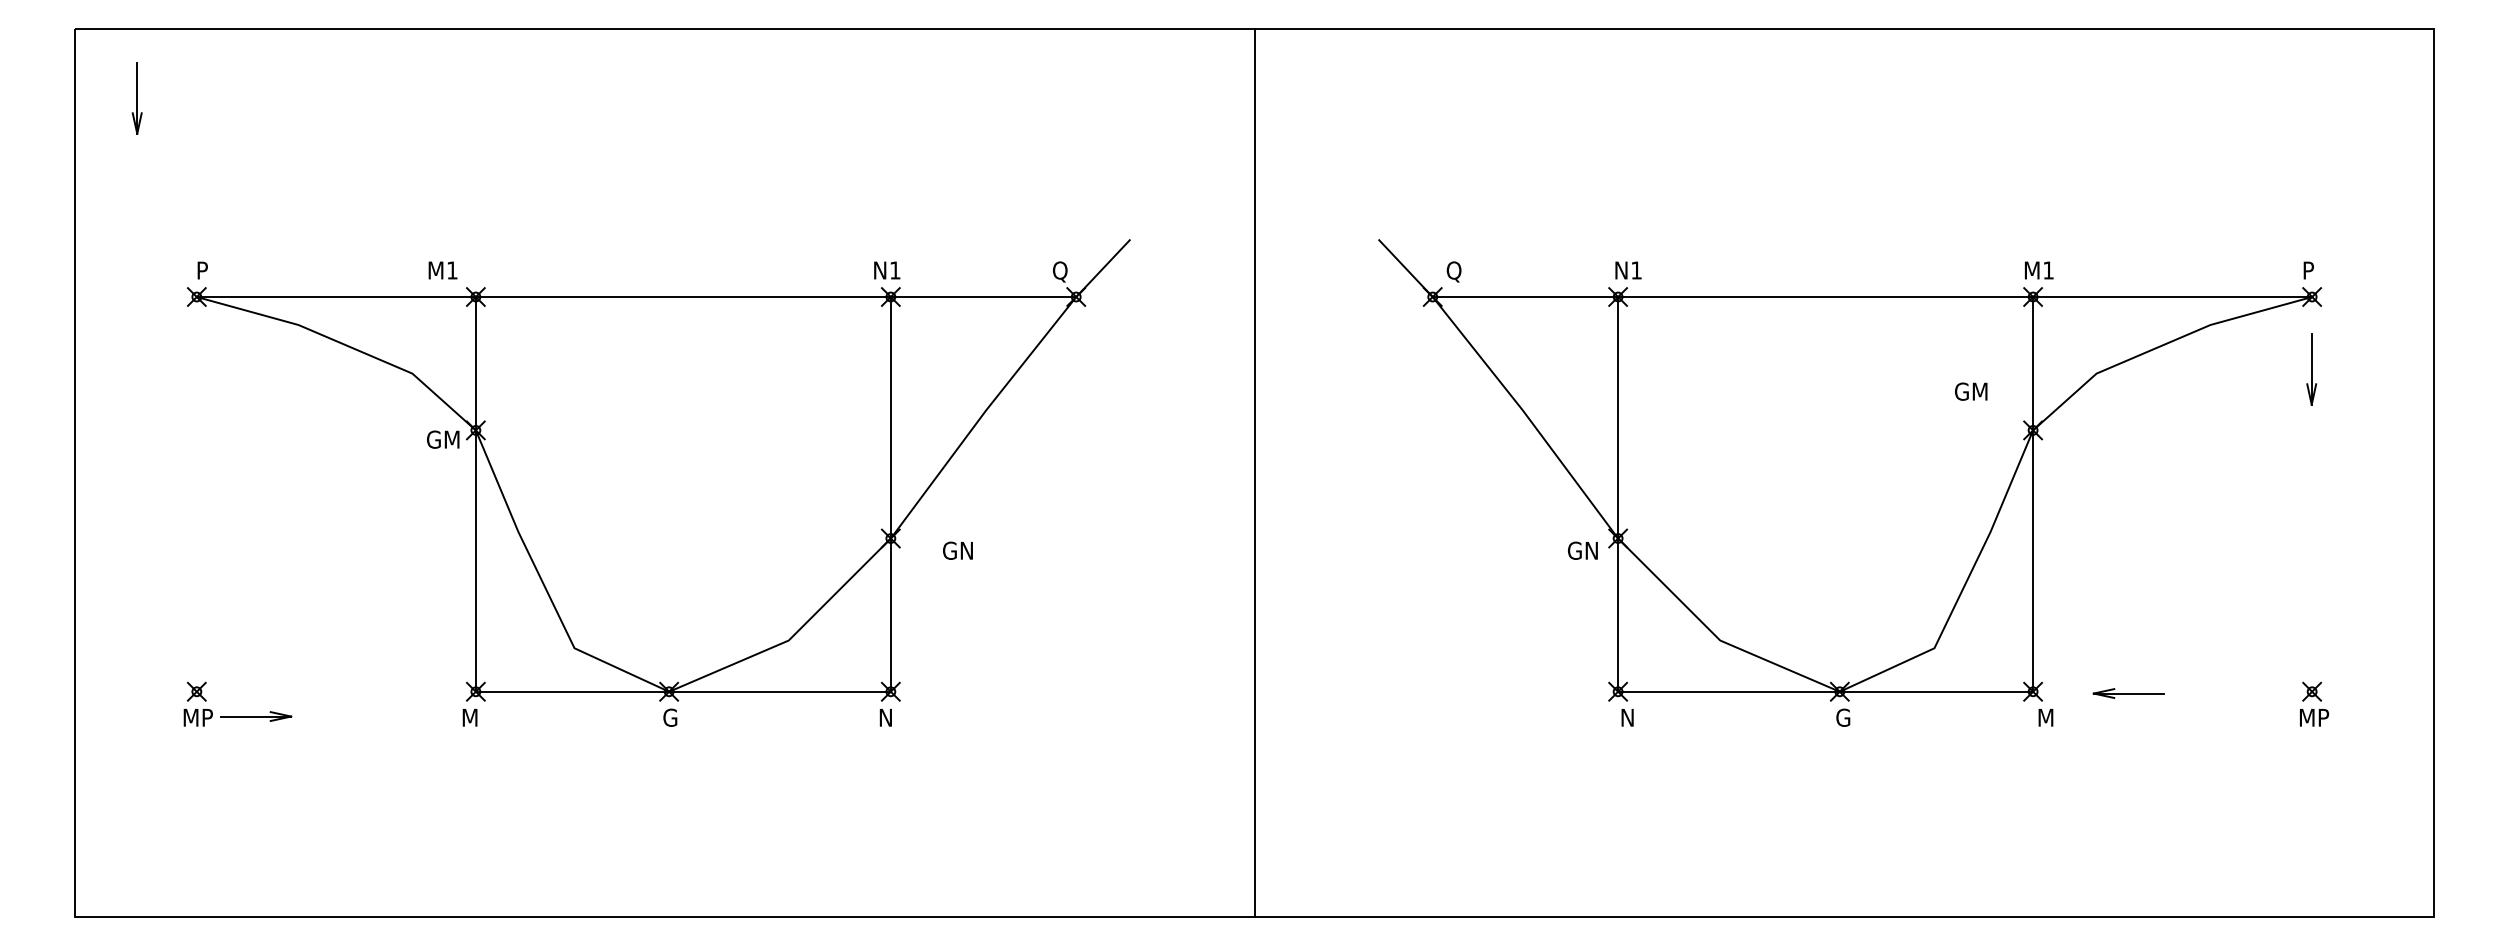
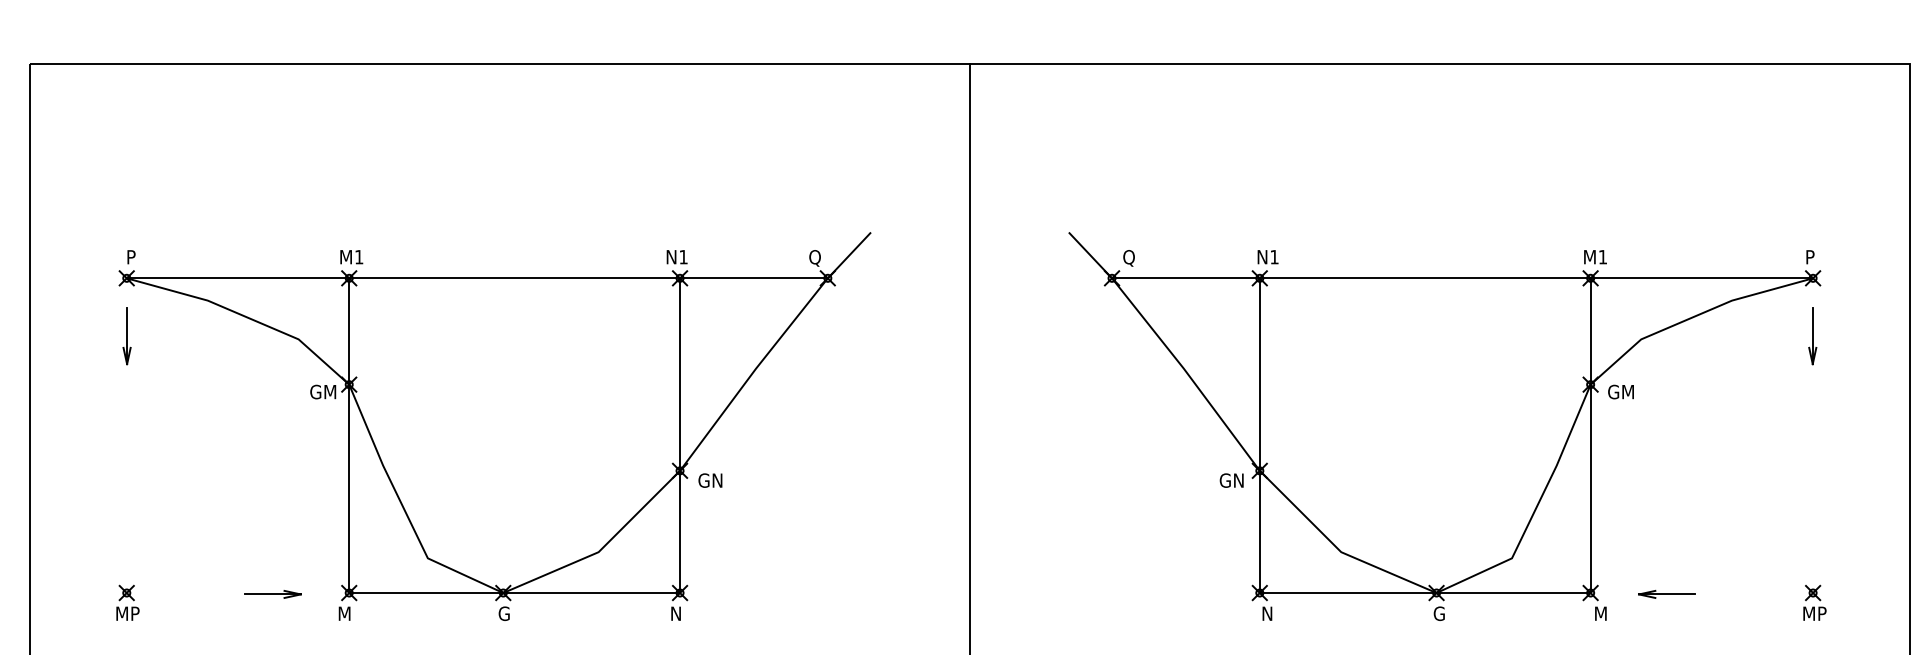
part: (136, 98) -> (126, 336), moved
text: (442, 270) -> (351, 257), moved
text: (1971, 391) -> (1621, 391), moved
text: (957, 550) -> (710, 480), moved
part: (256, 716) -> (273, 594), moved

